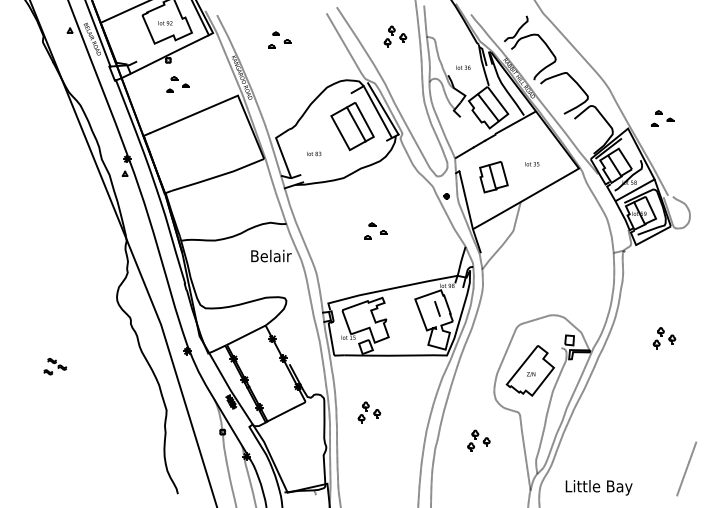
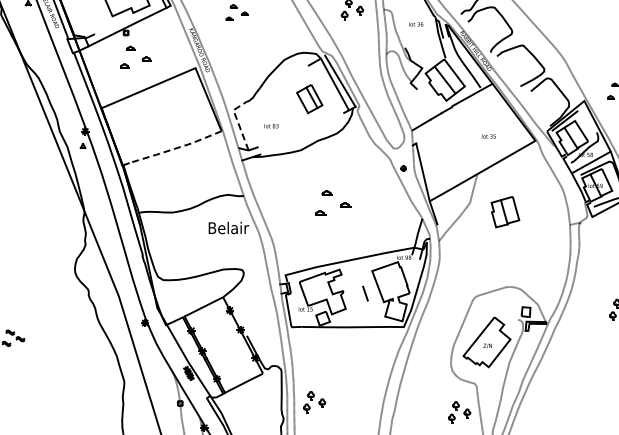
text: (463, 67) -> (416, 24), moved
part: (177, 84) -> (135, 57), size x1.4
part: (352, 126) -> (309, 98), size x0.6
line: (280, 149) -> (237, 121), solid -> dashed
line: (217, 176) -> (175, 148), solid -> dashed
part: (493, 177) -> (505, 212), moved
part: (375, 230) -> (332, 202), size x1.6
line: (437, 308) -> (365, 293), moved
part: (369, 412) -> (314, 401), moved
part: (478, 440) -> (459, 411), moved

